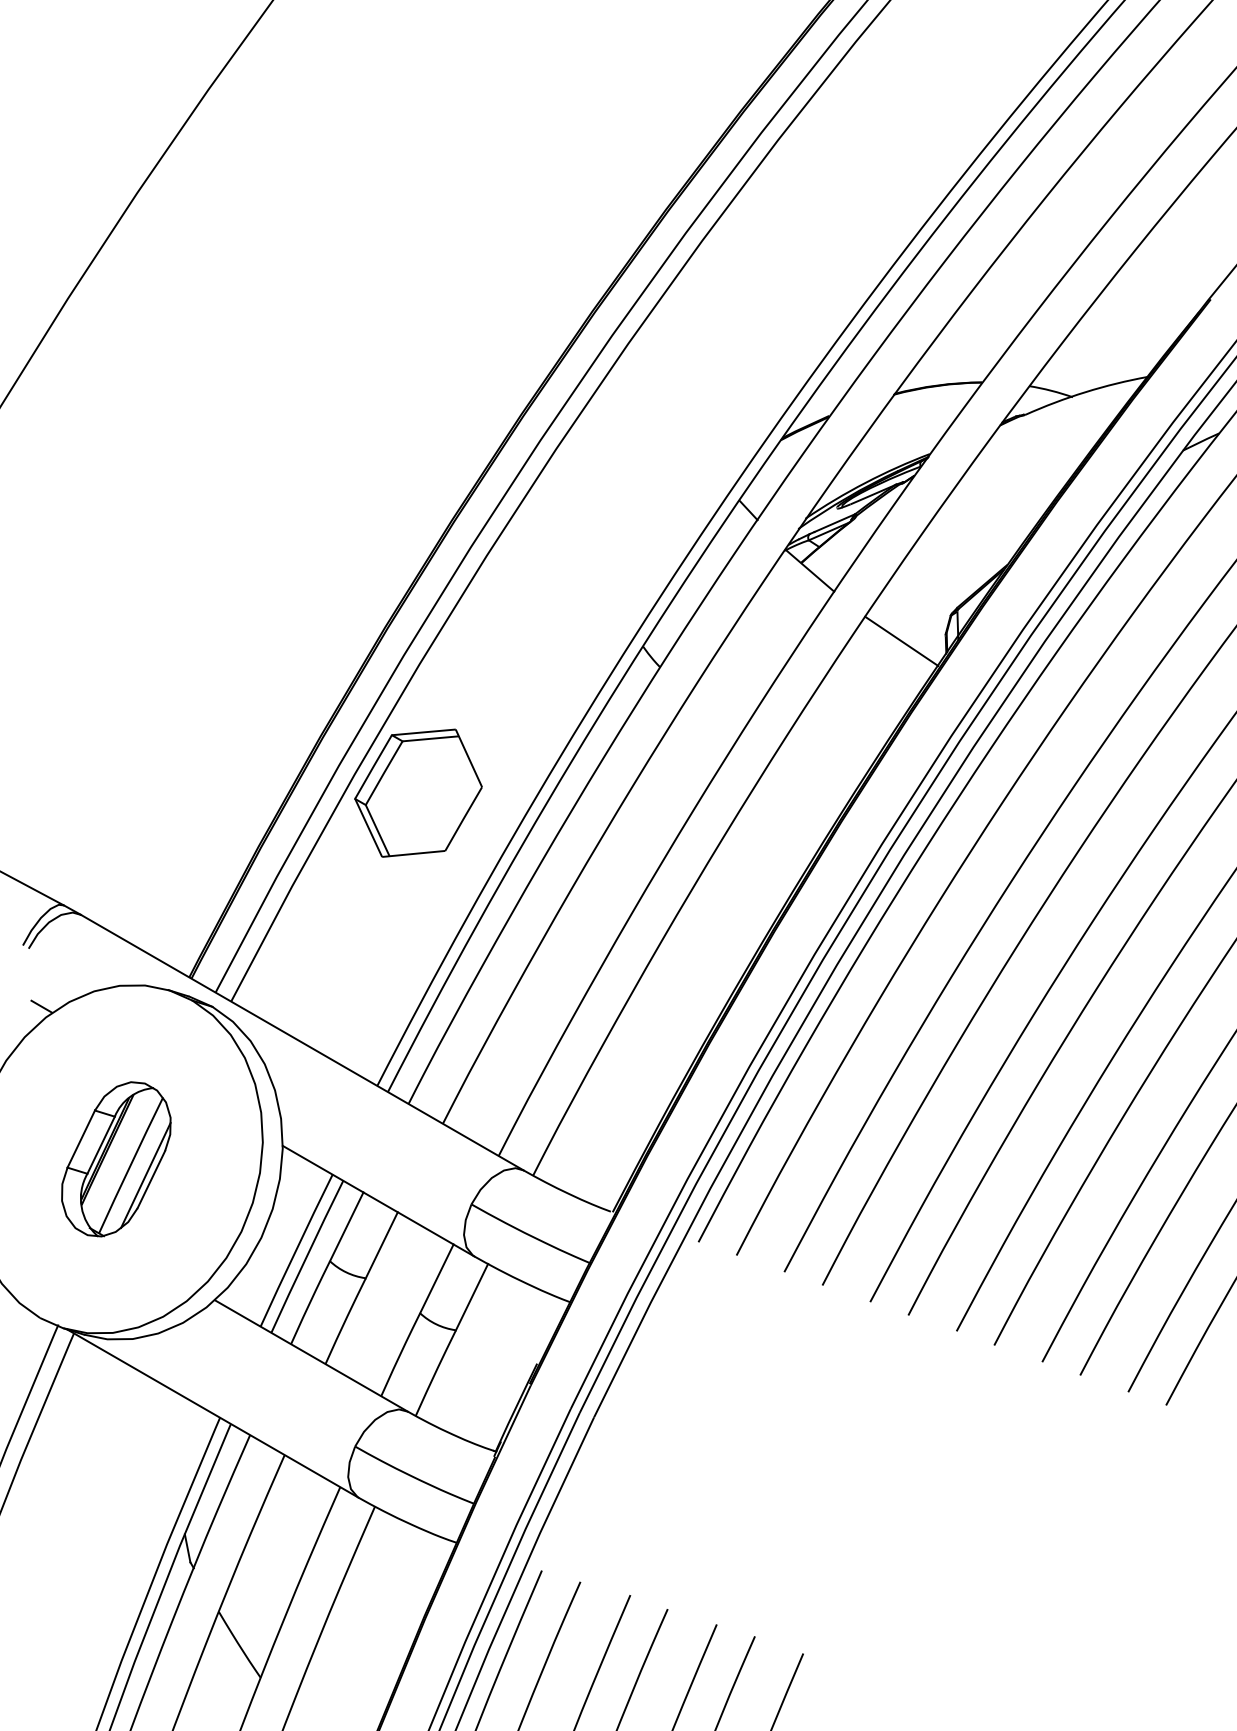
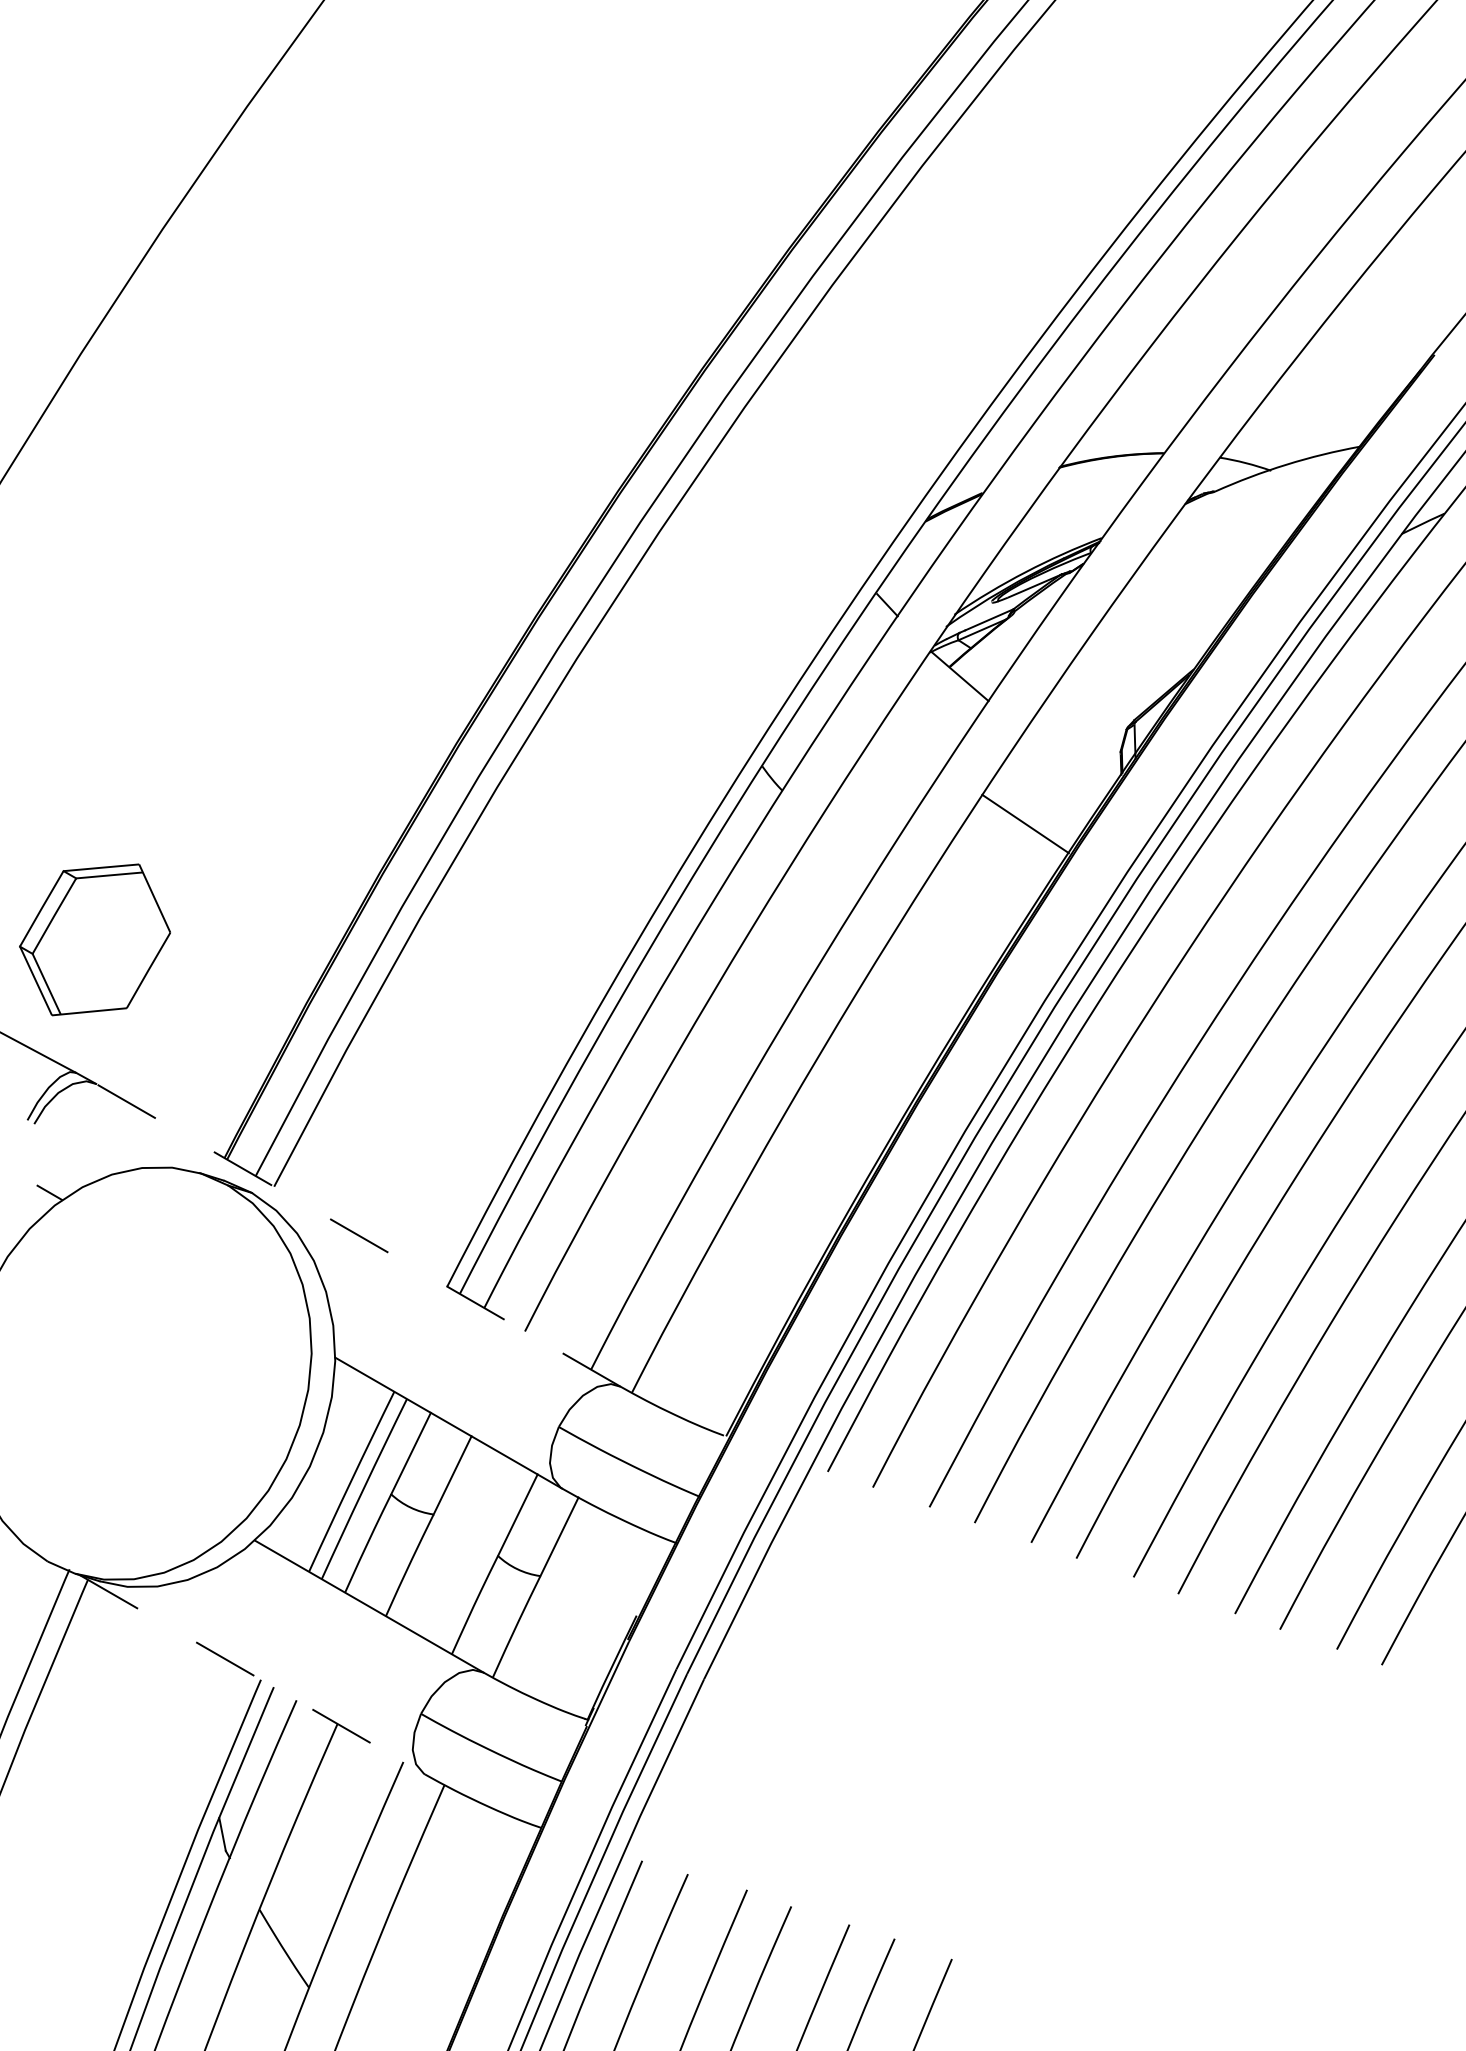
line: (901, 640) -> (1025, 823), moved
part: (418, 792) -> (94, 939), moved
line: (302, 1042) -> (358, 1235), solid -> dashed
part: (115, 1159) -> (137, 1373), removed
line: (212, 1414) -> (252, 1675), solid -> dashed

